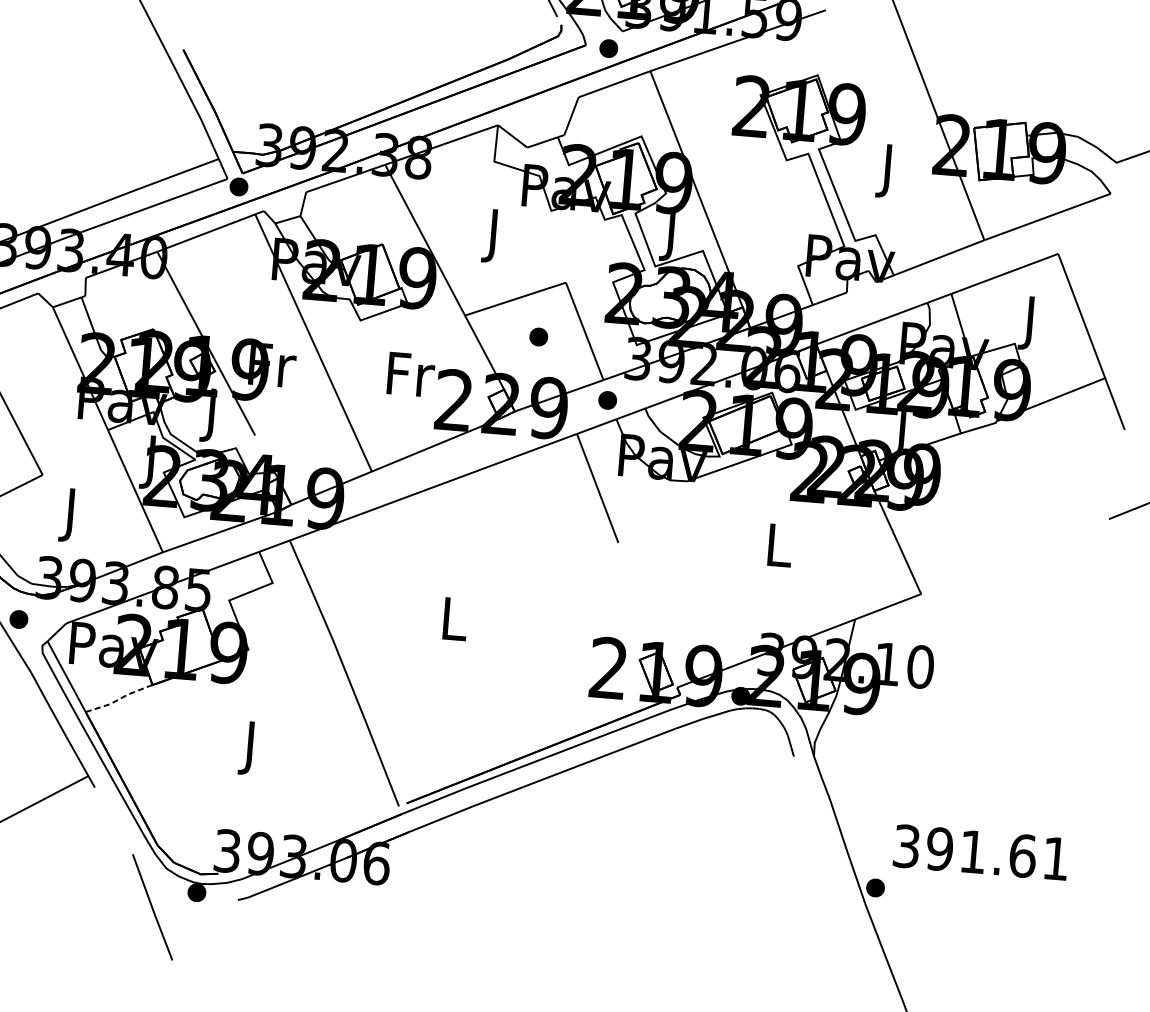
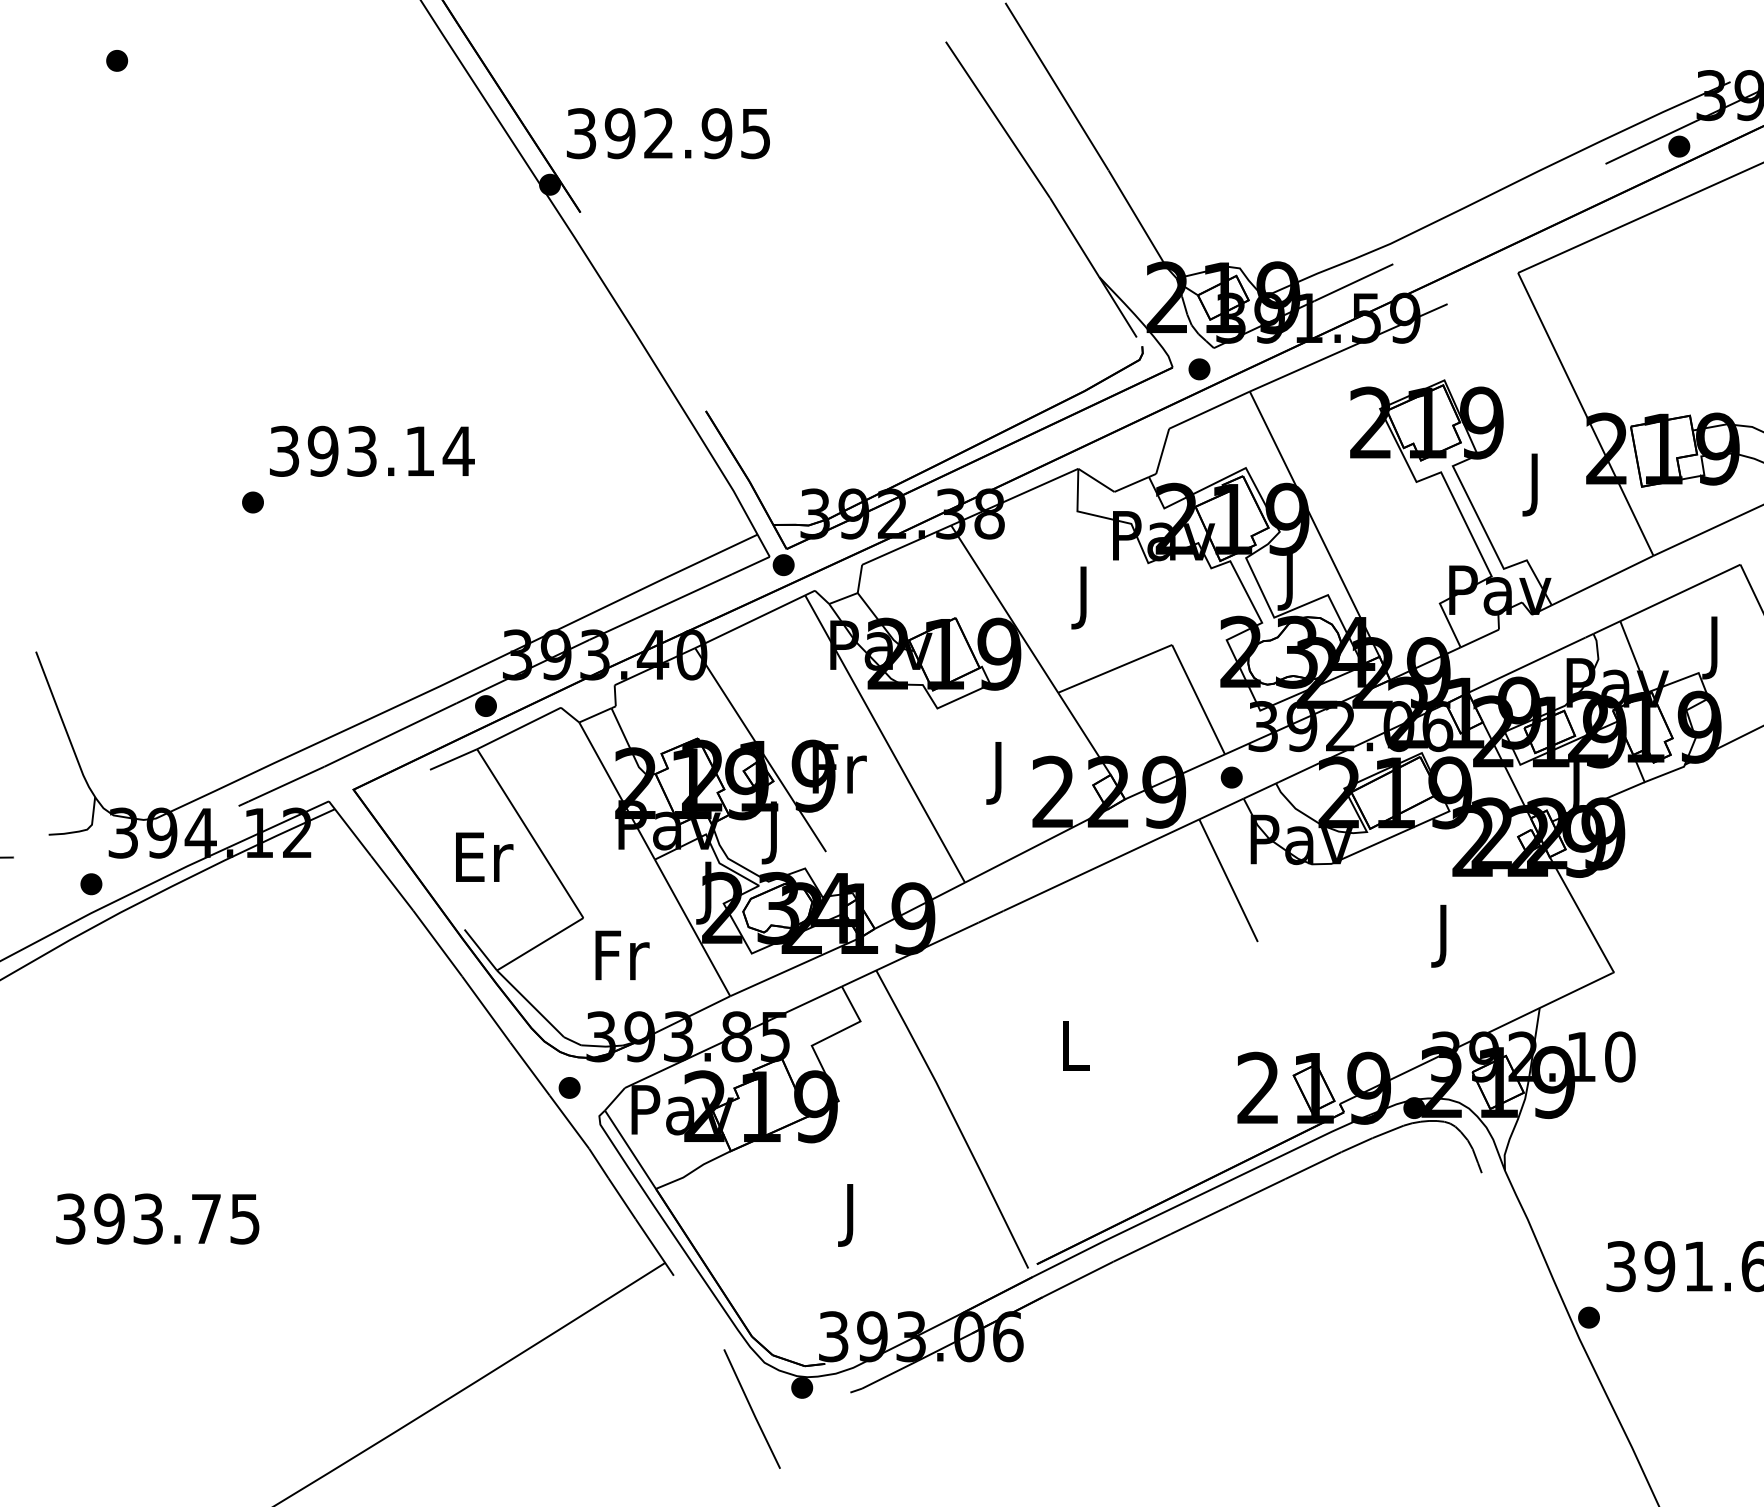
part: (538, 336) -> (1145, 710), removed
text: (410, 380) -> (1001, 773), Fr -> J
text: (73, 514) -> (622, 961), J -> Fr
text: (779, 550) -> (1445, 935), L -> J
line: (119, 698) -> (693, 1170), dashed -> solid

